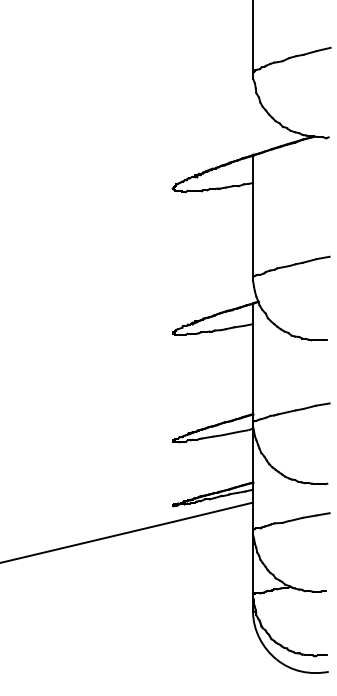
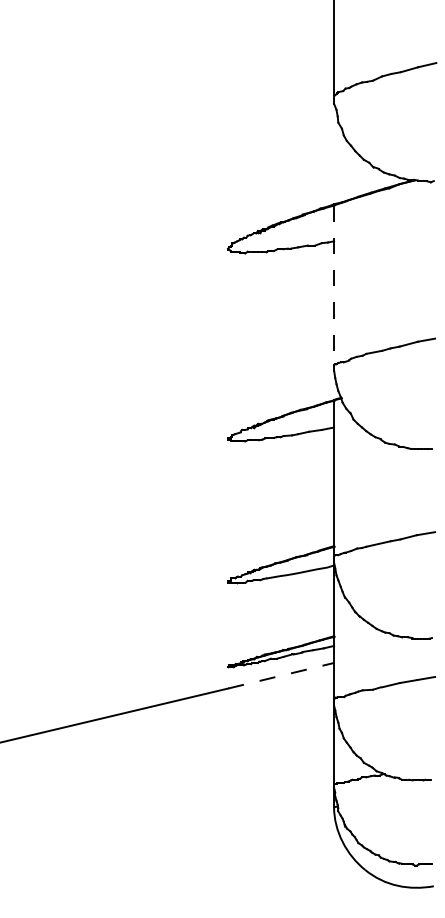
line: (253, 216) -> (334, 285), solid -> dashed
line: (213, 512) -> (281, 676), solid -> dashed

